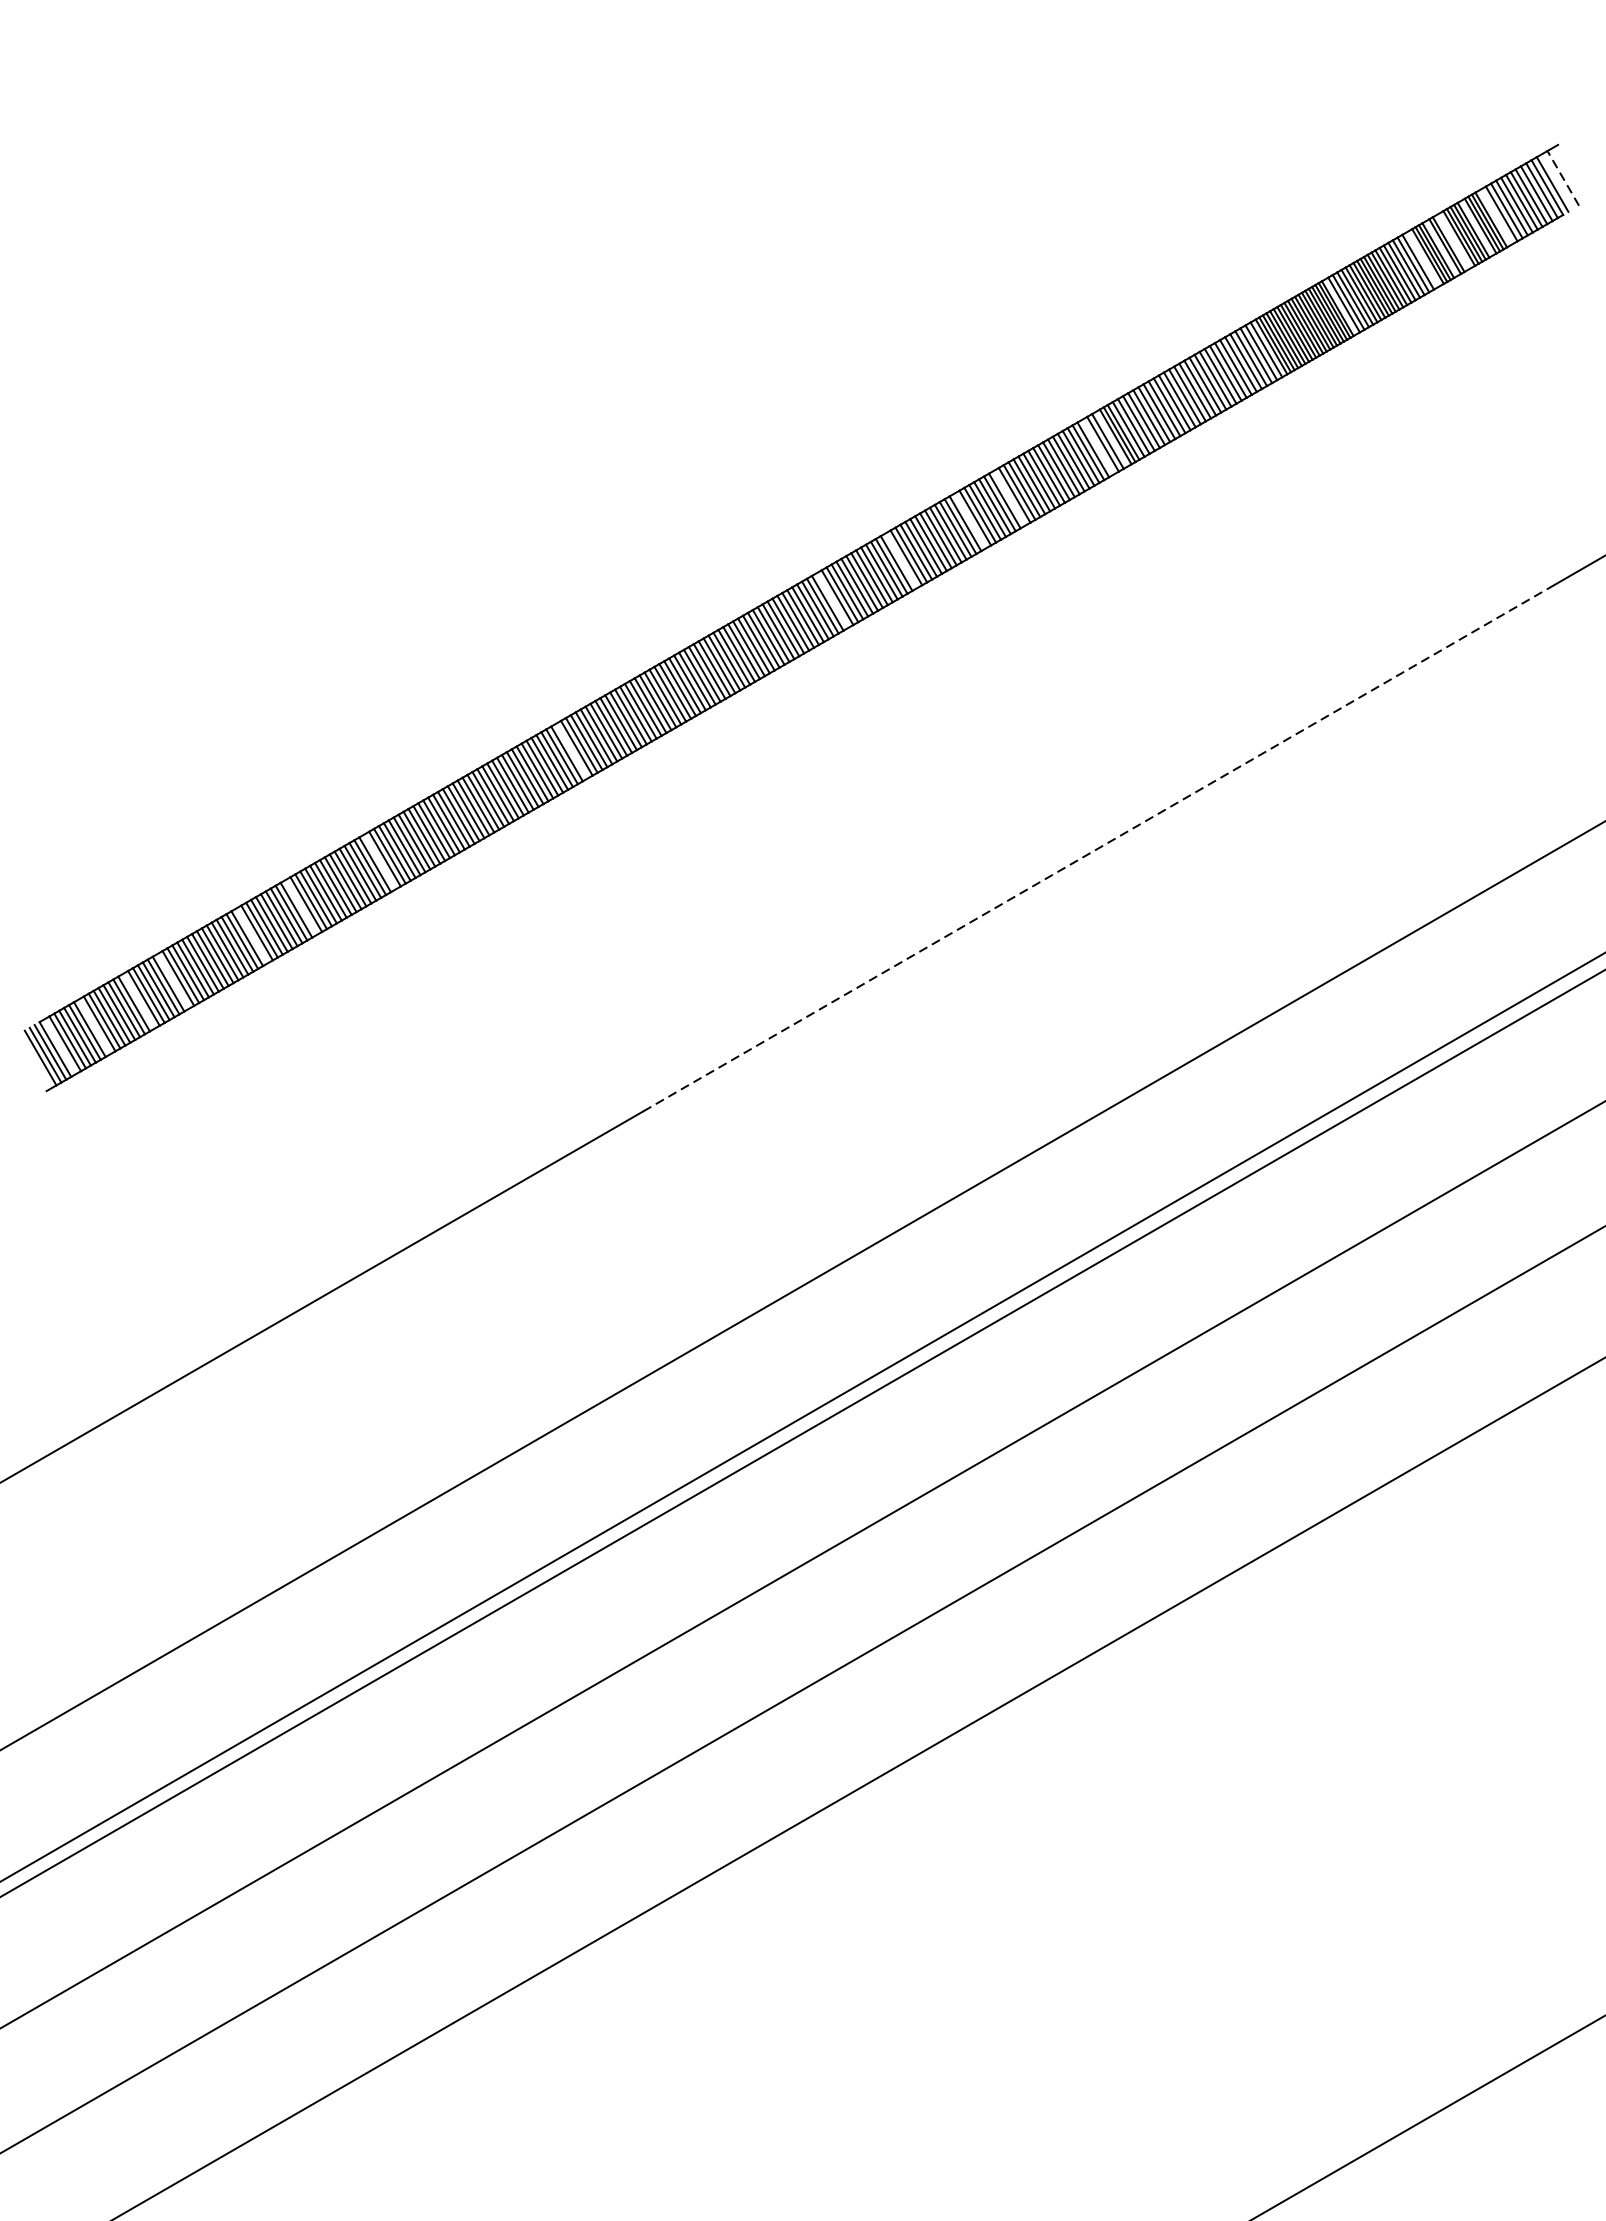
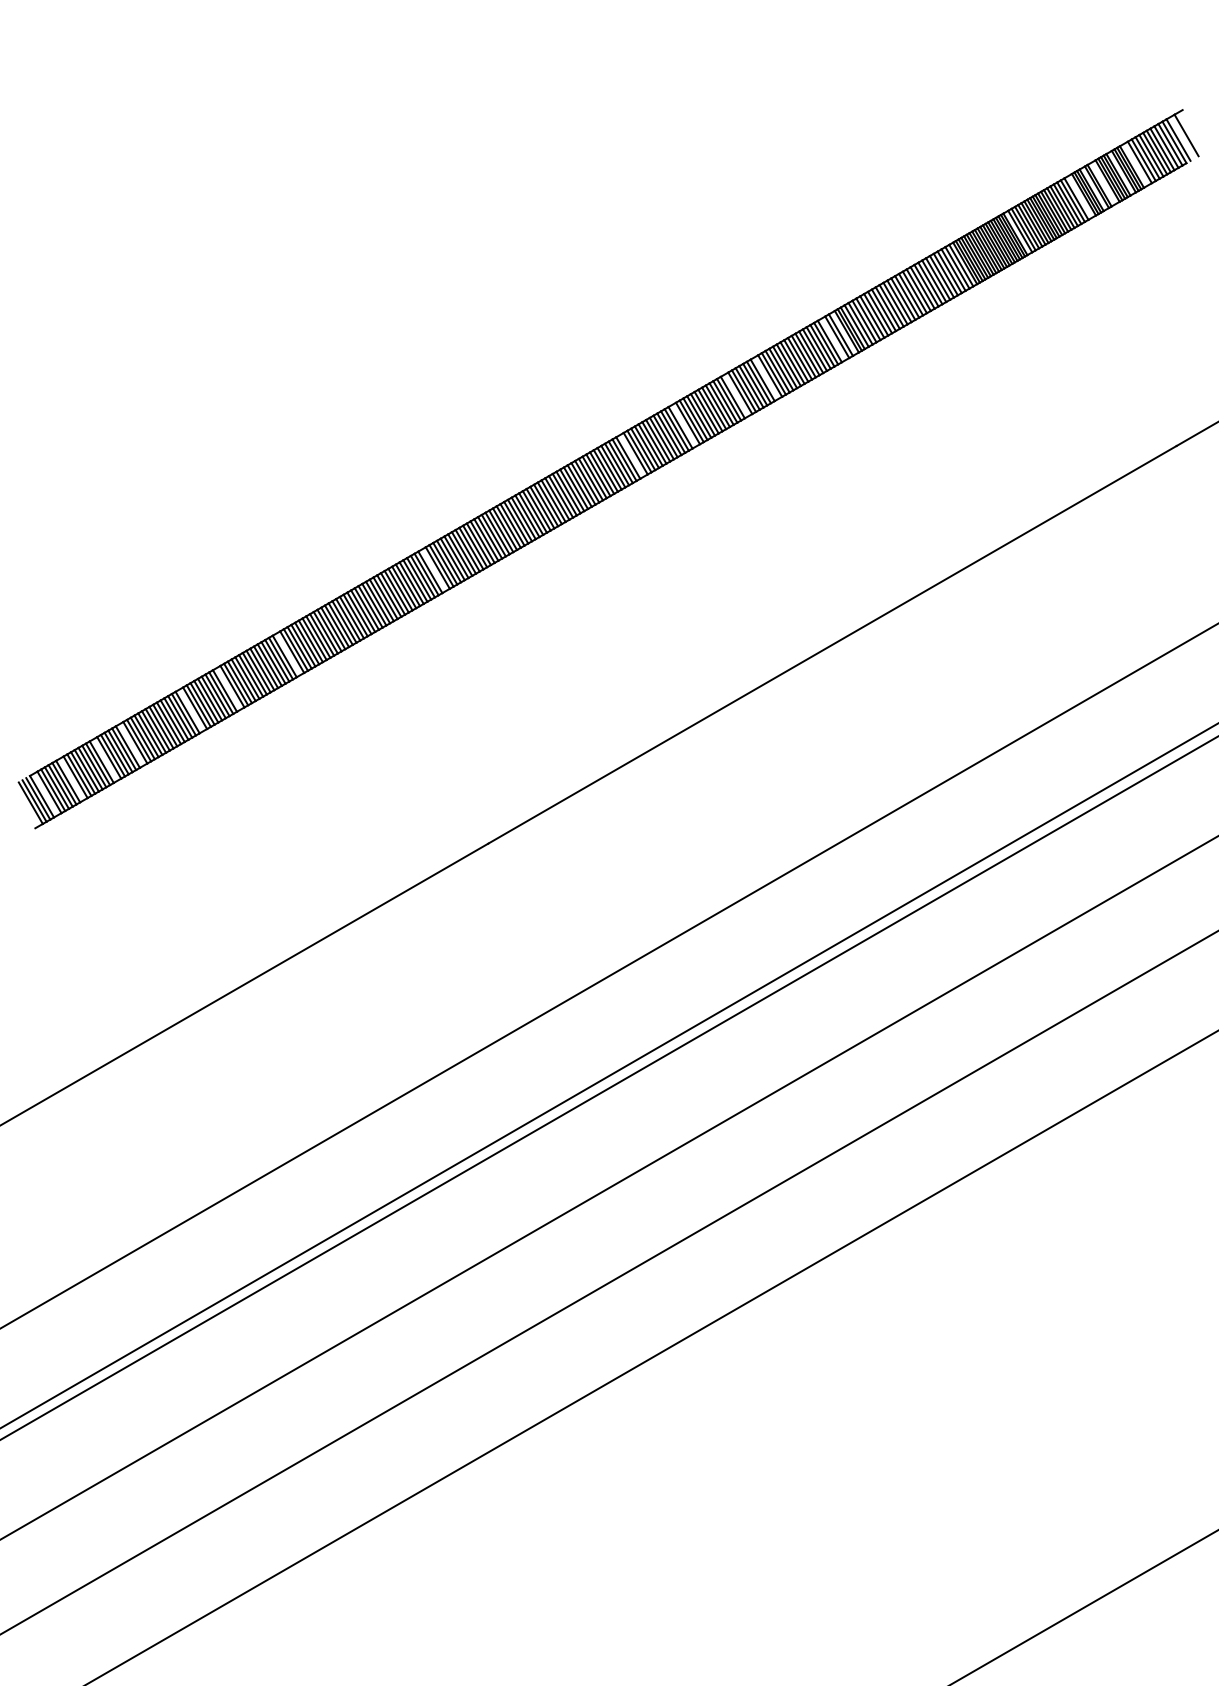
line: (1563, 178) -> (1186, 135), dashed -> solid
line: (1096, 848) -> (832, 644), dashed -> solid

